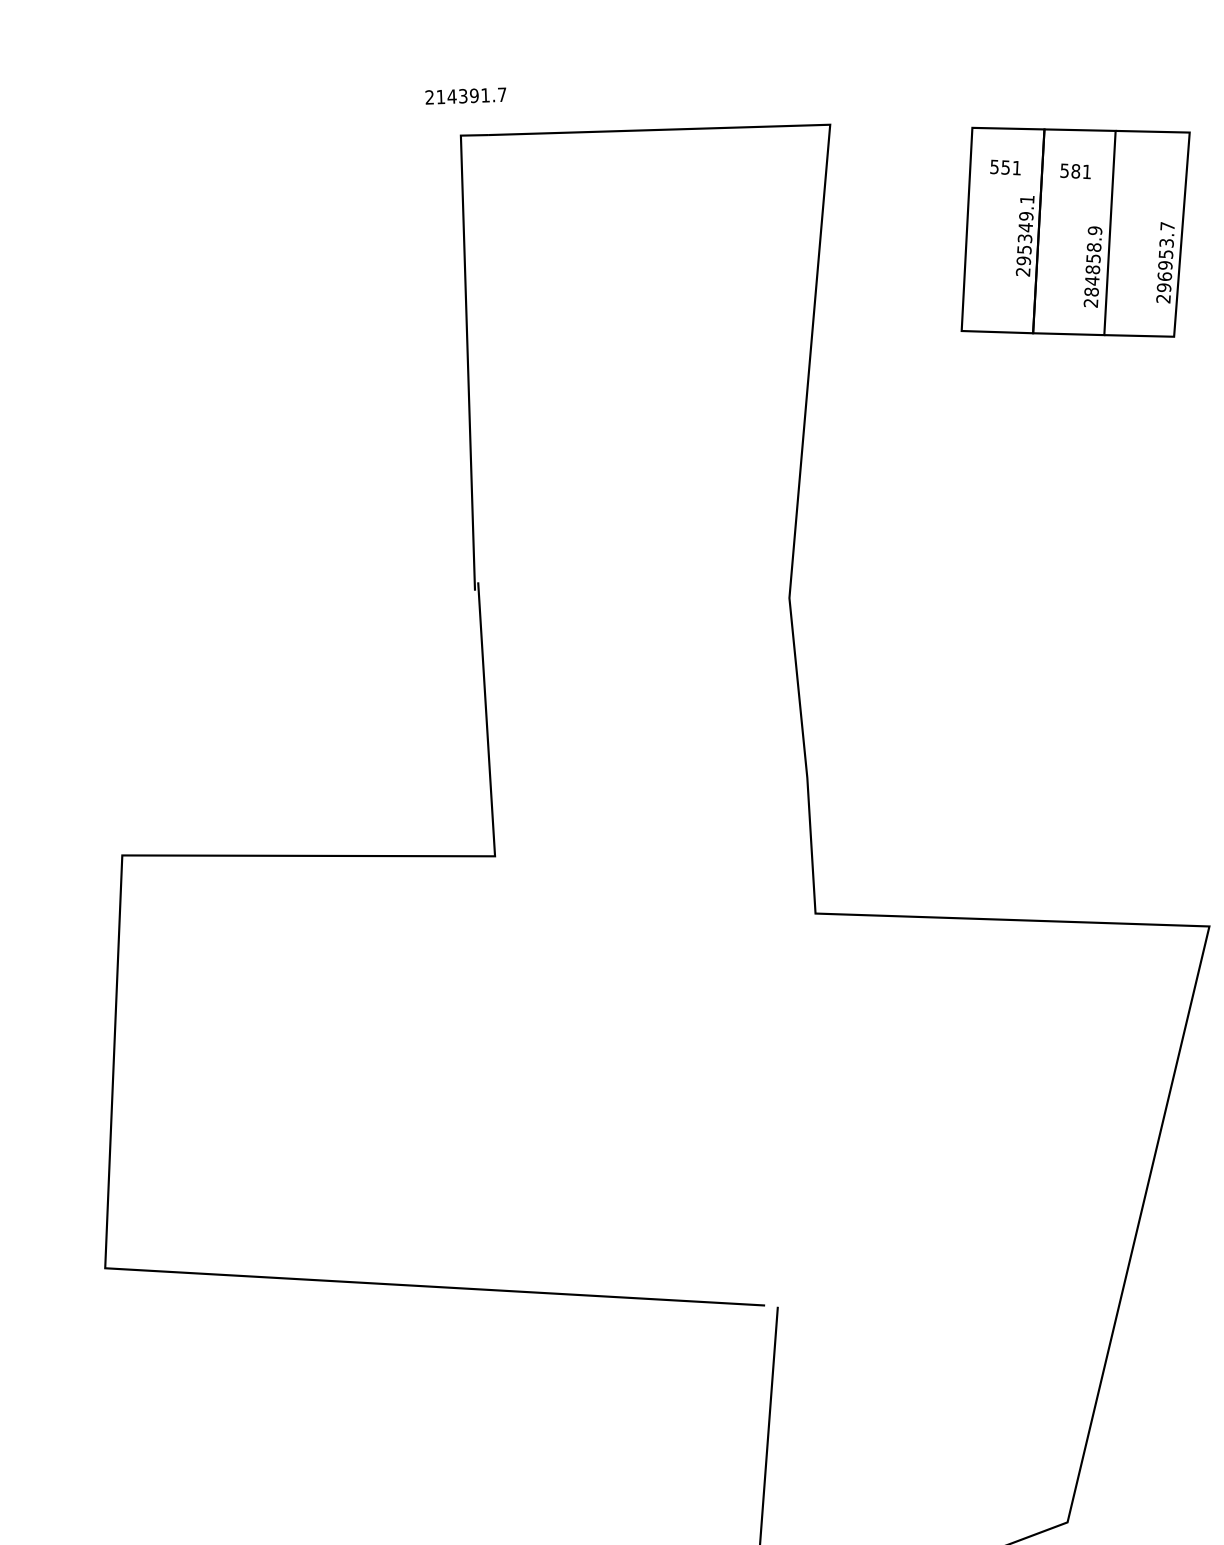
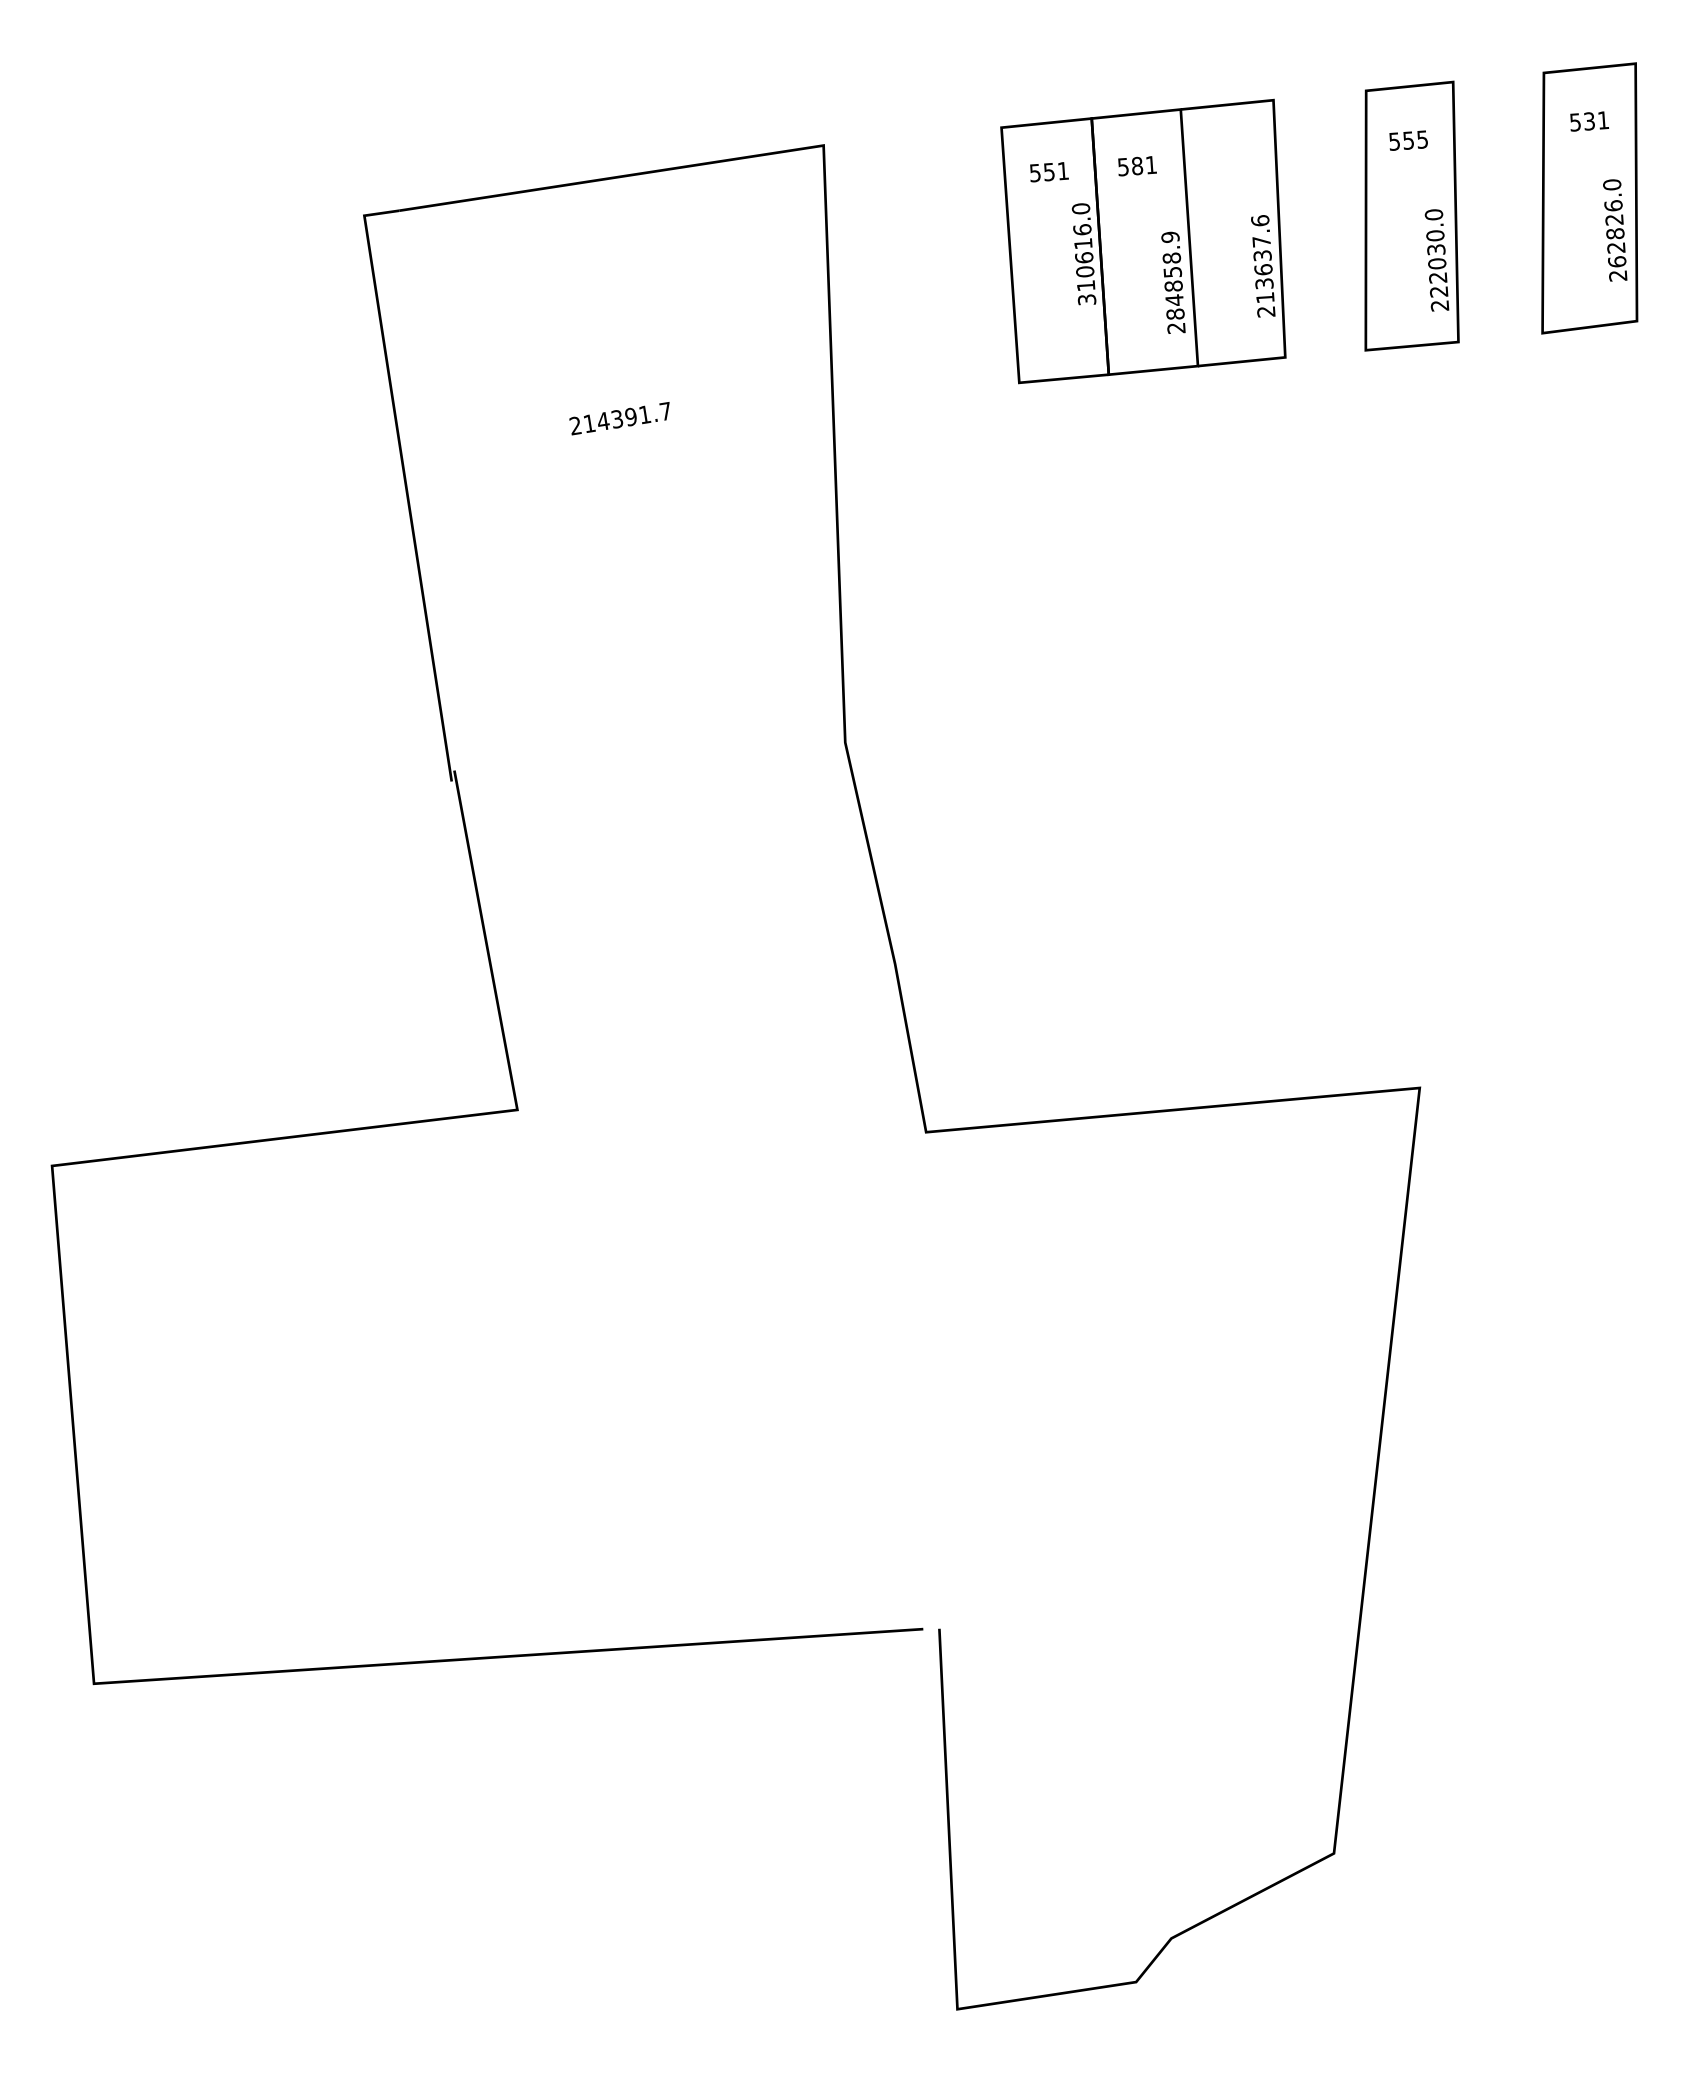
text: (465, 95) -> (619, 418), moved
text: (1024, 235) -> (1083, 254), 295349.1 -> 310616.0
text: (1165, 257) -> (1262, 259), 296953.7 -> 213637.6

